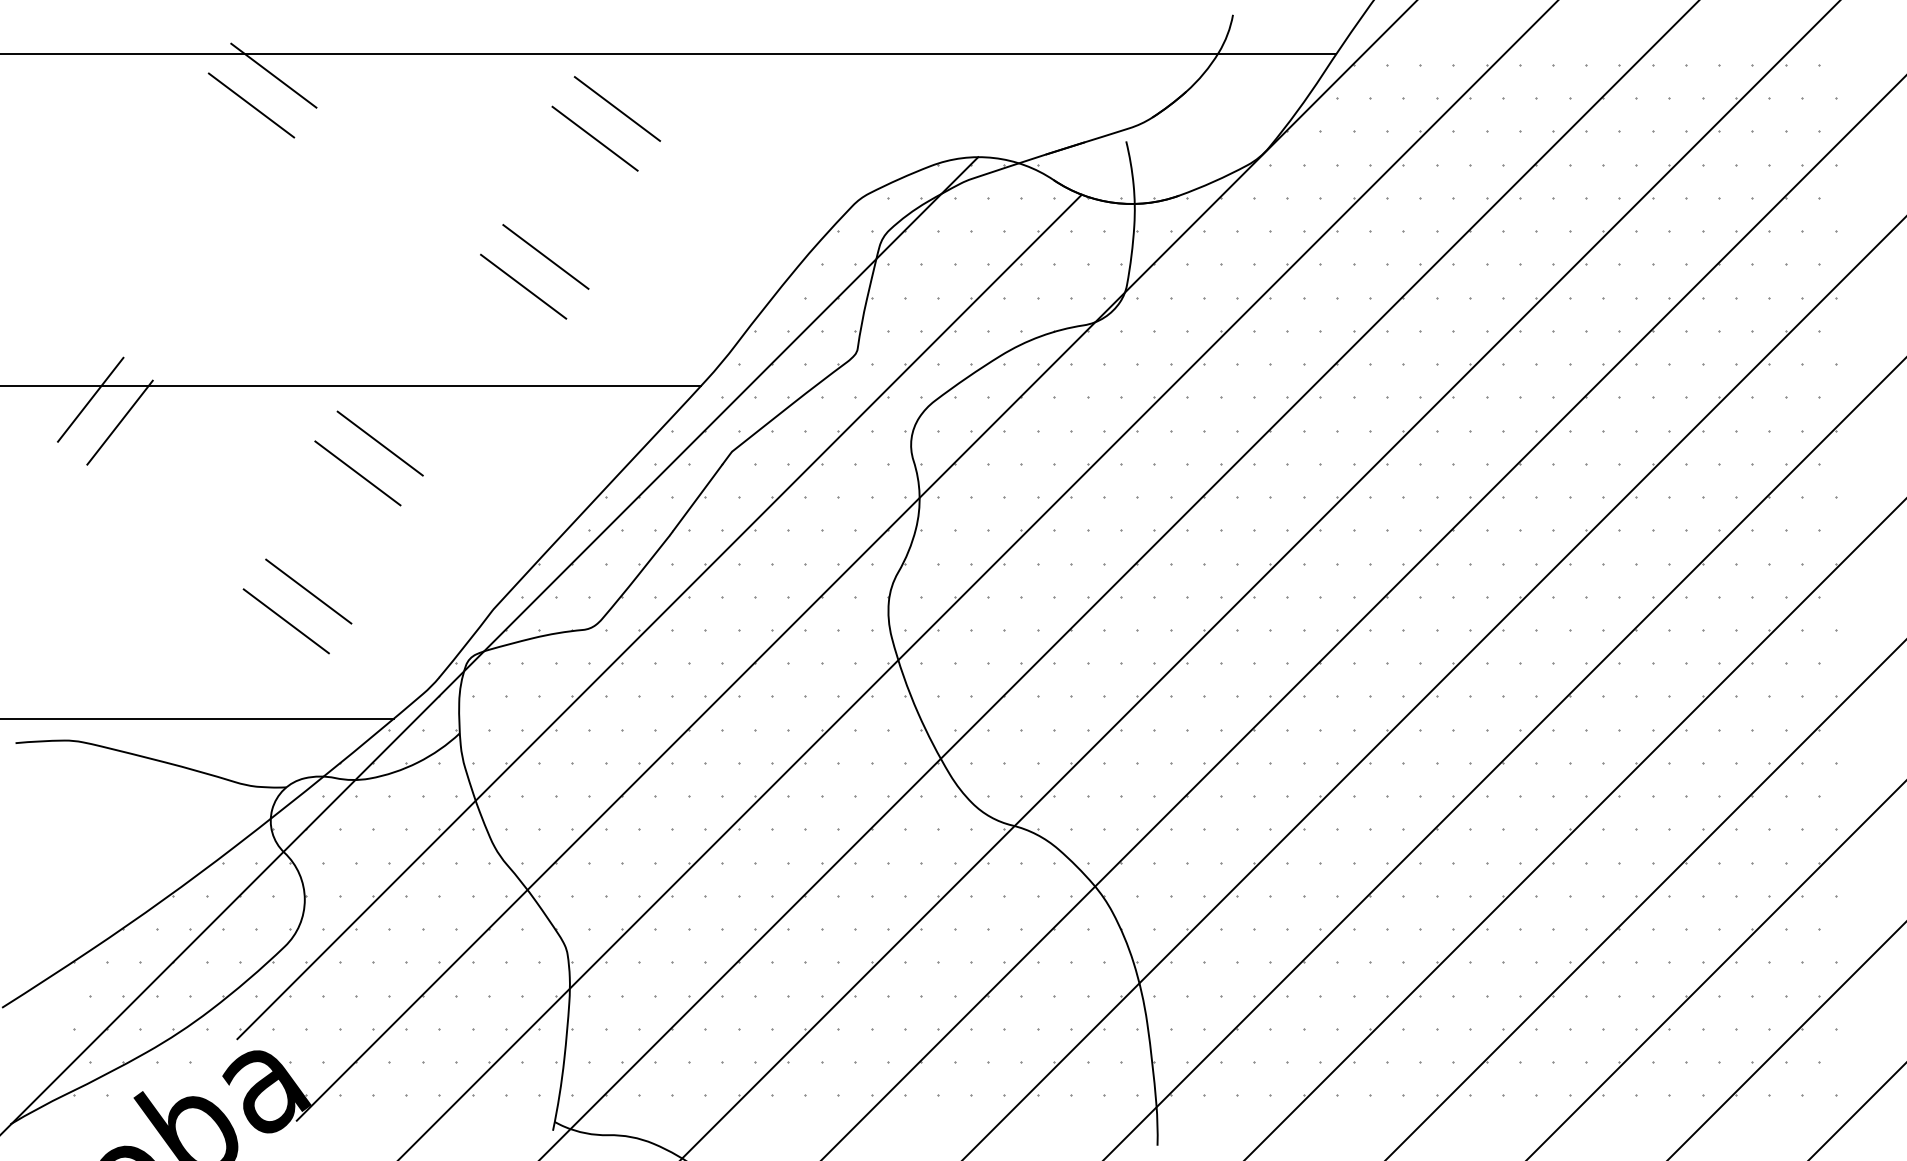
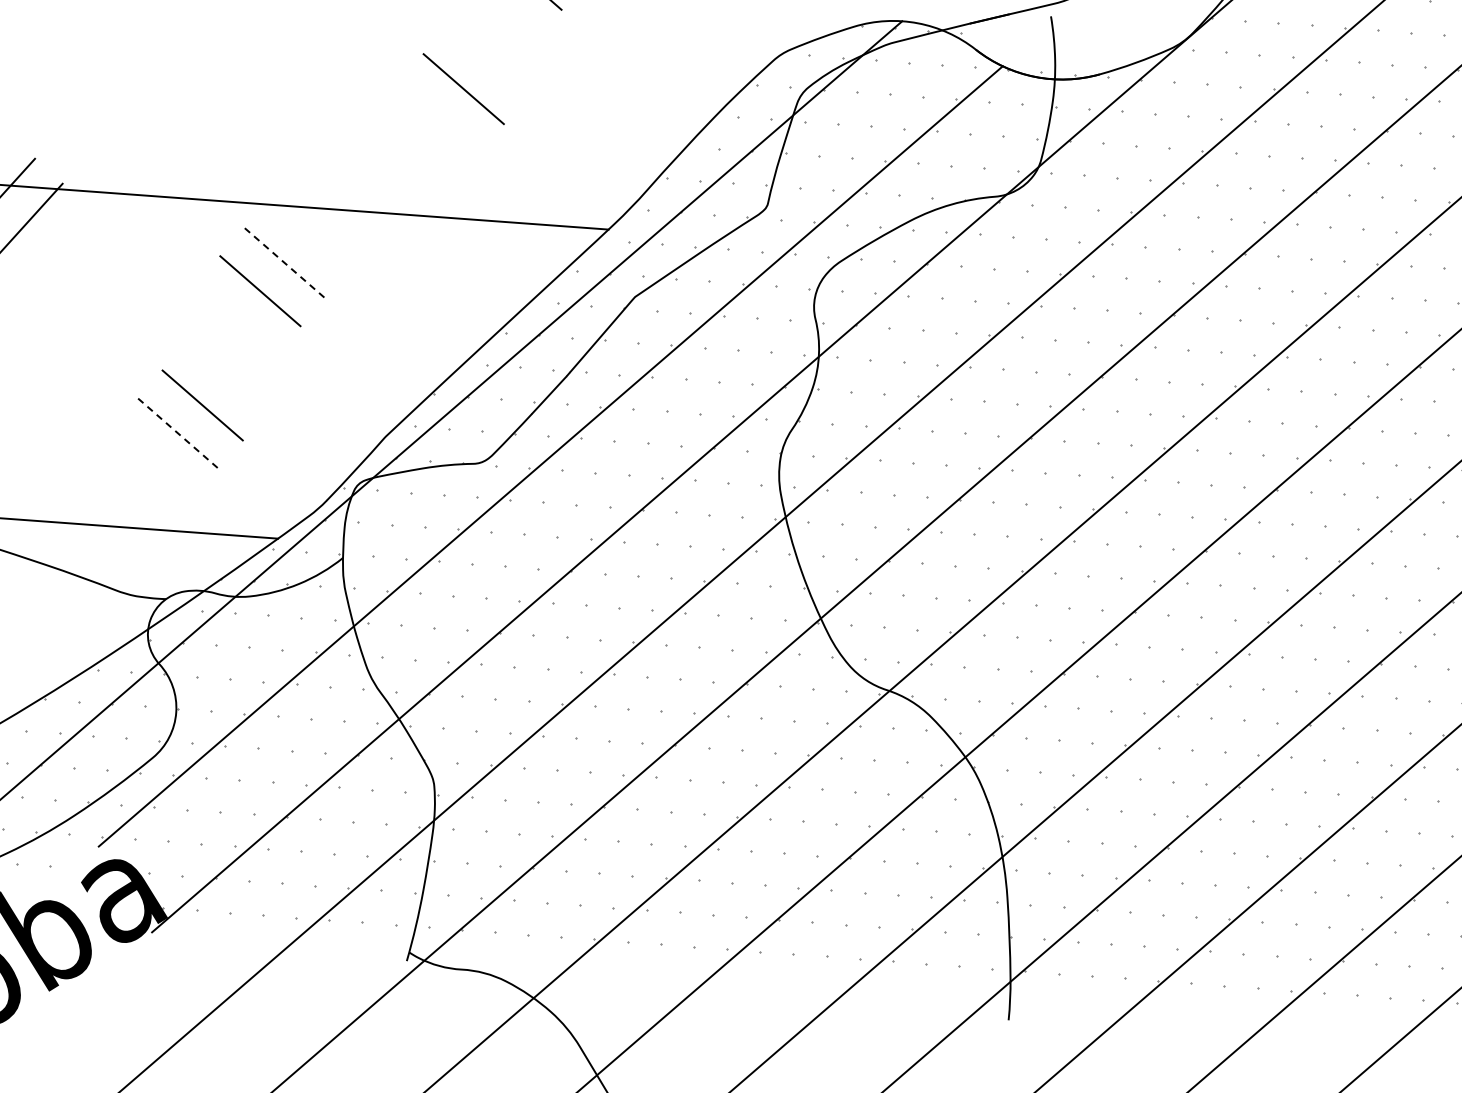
line: (523, 286) -> (439, 116), removed
line: (380, 443) -> (285, 263), solid -> dashed
line: (286, 621) -> (178, 433), solid -> dashed

